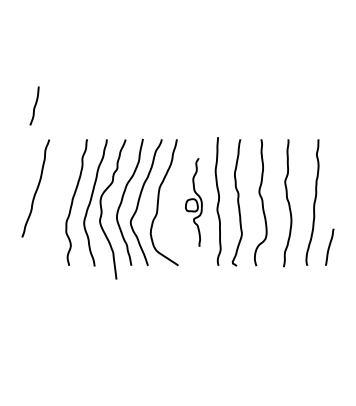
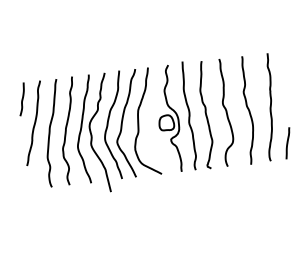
curve: (34, 105) -> (21, 98), moved
curve: (54, 200) -> (50, 131), added
part: (193, 202) -> (168, 119), size x1.43

